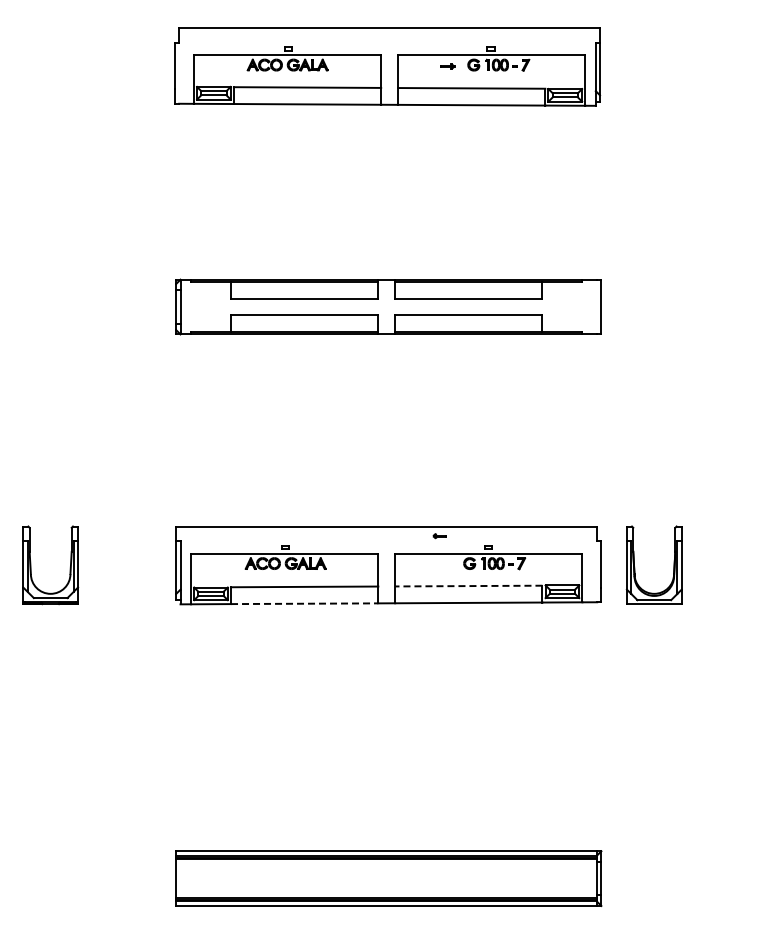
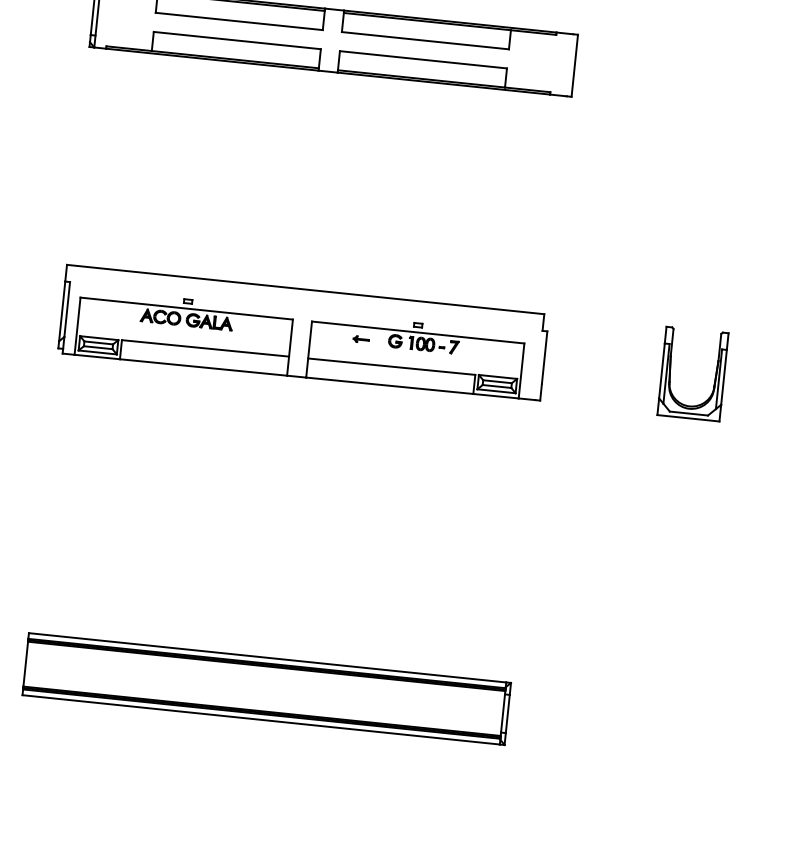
part: (439, 536) -> (360, 339), moved
part: (635, 567) -> (671, 374), moved
line: (468, 586) -> (391, 367), dashed -> solid
line: (304, 603) -> (203, 367), dashed -> solid

